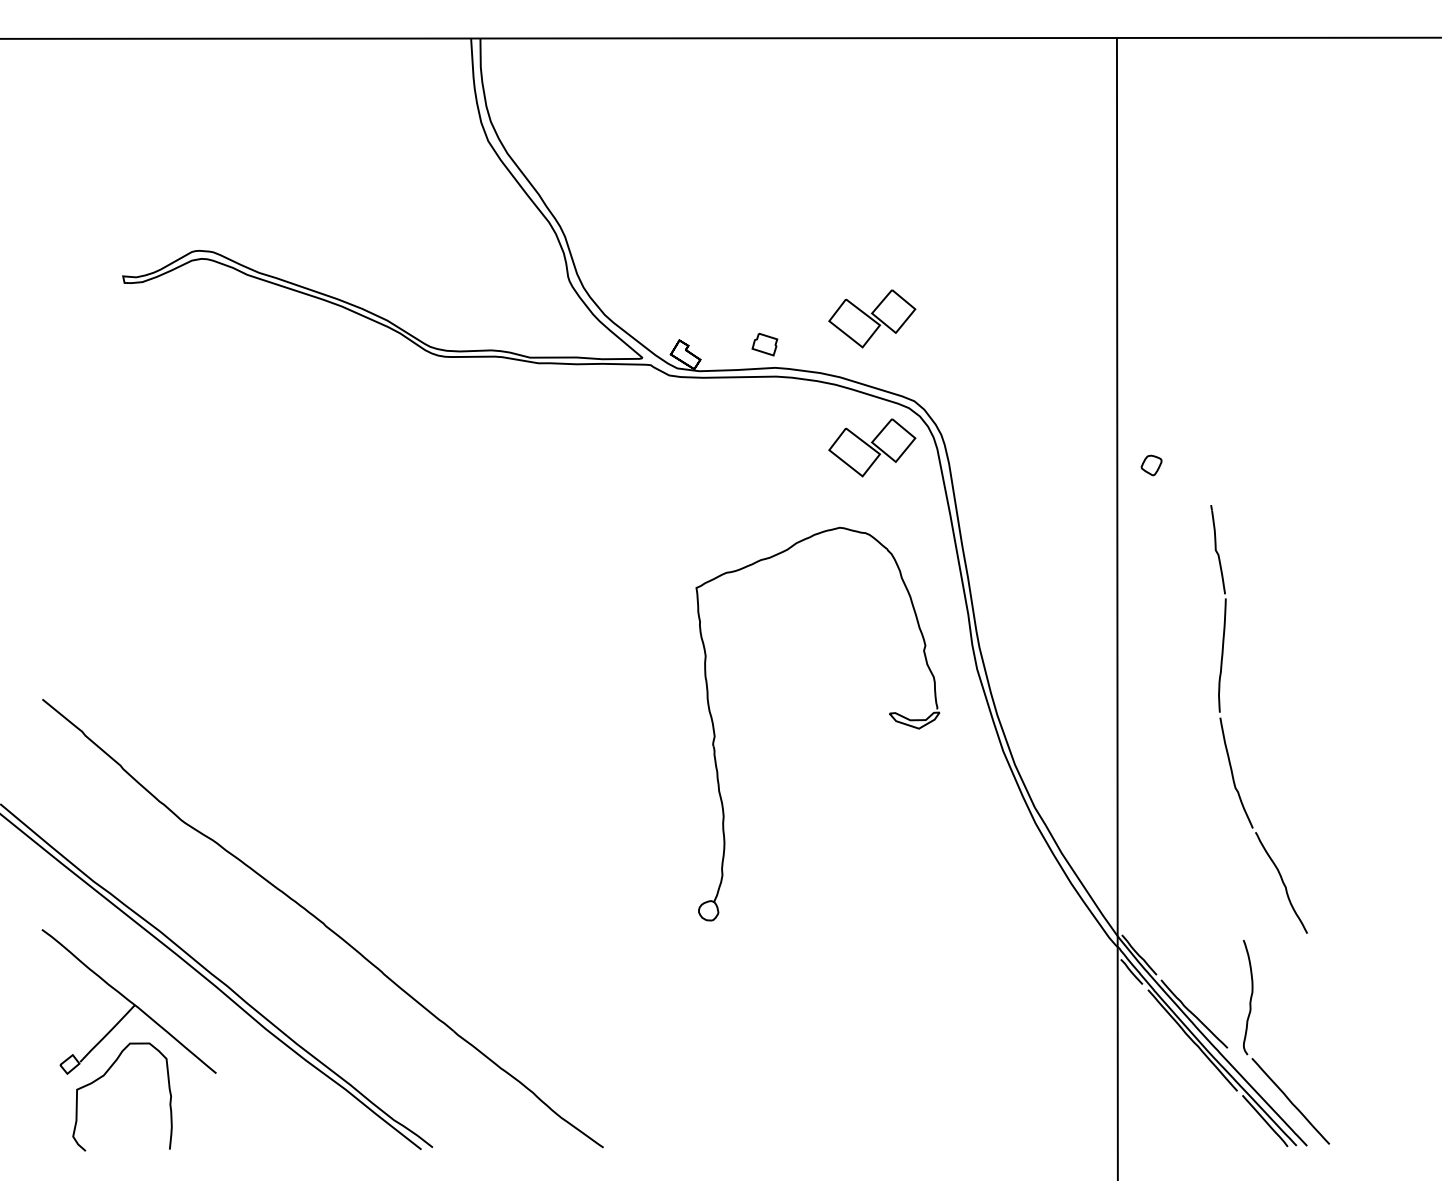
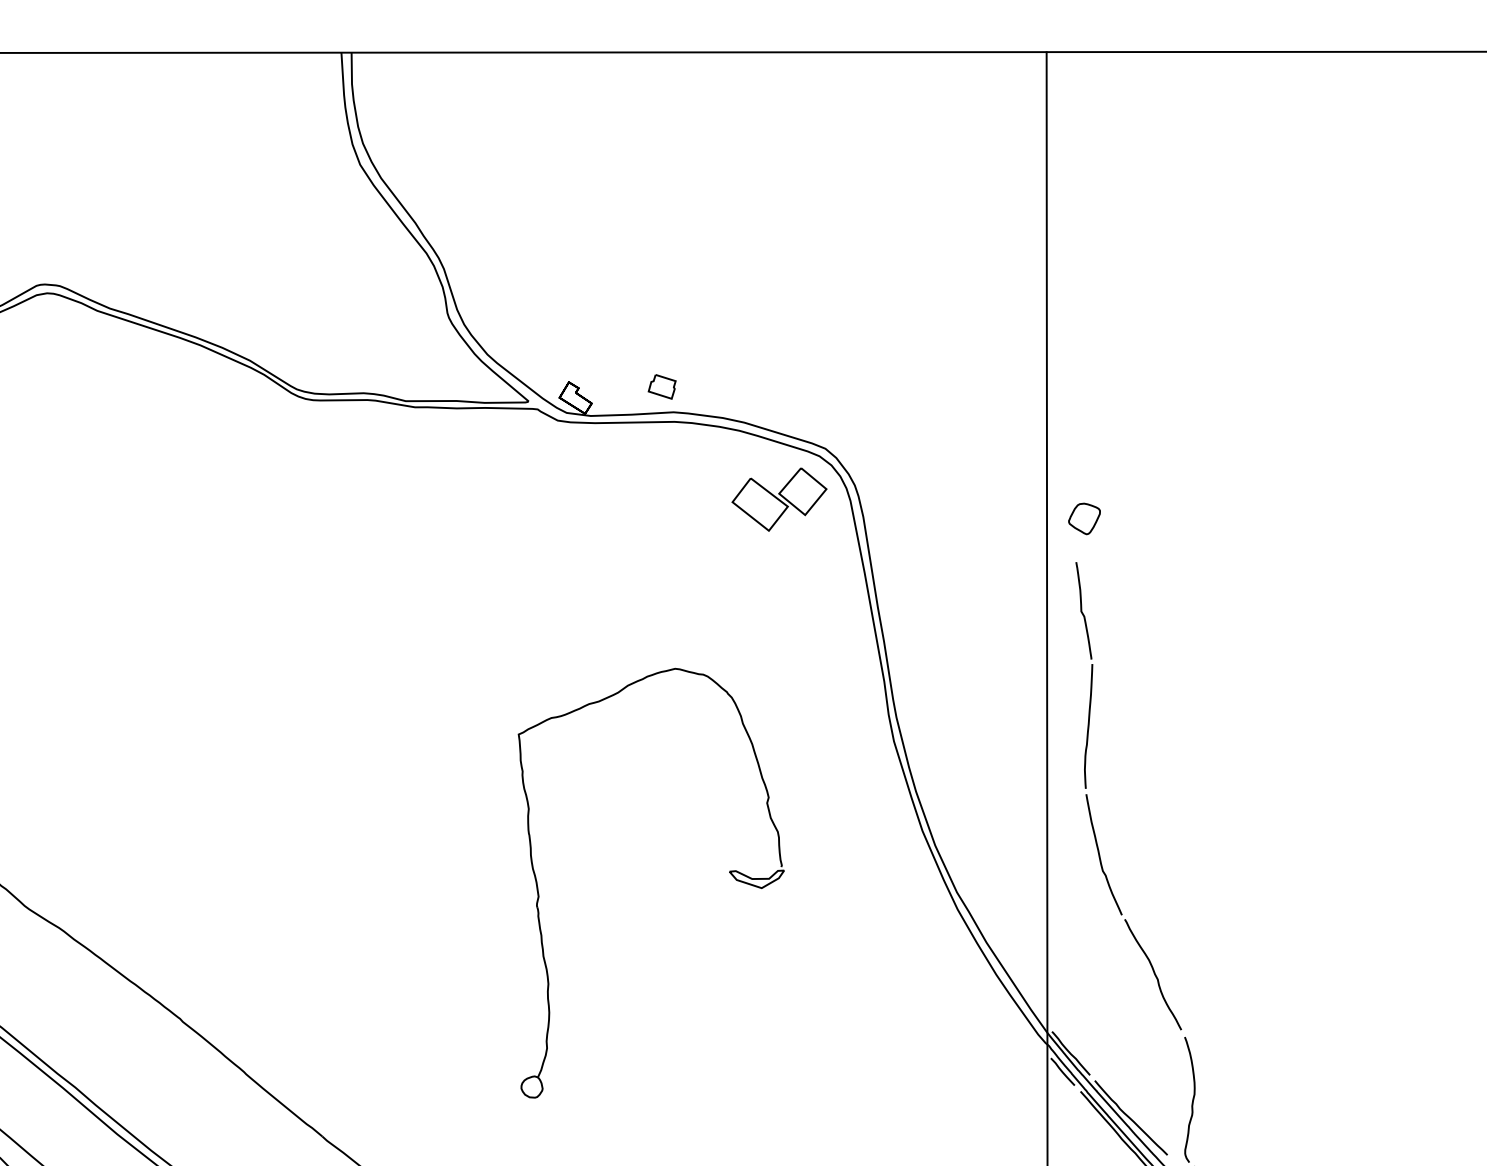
part: (872, 318) -> (779, 358), removed
part: (1151, 465) -> (1084, 518), size x1.43
part: (889, 714) -> (729, 872), moved
part: (1222, 722) -> (1088, 799), moved

